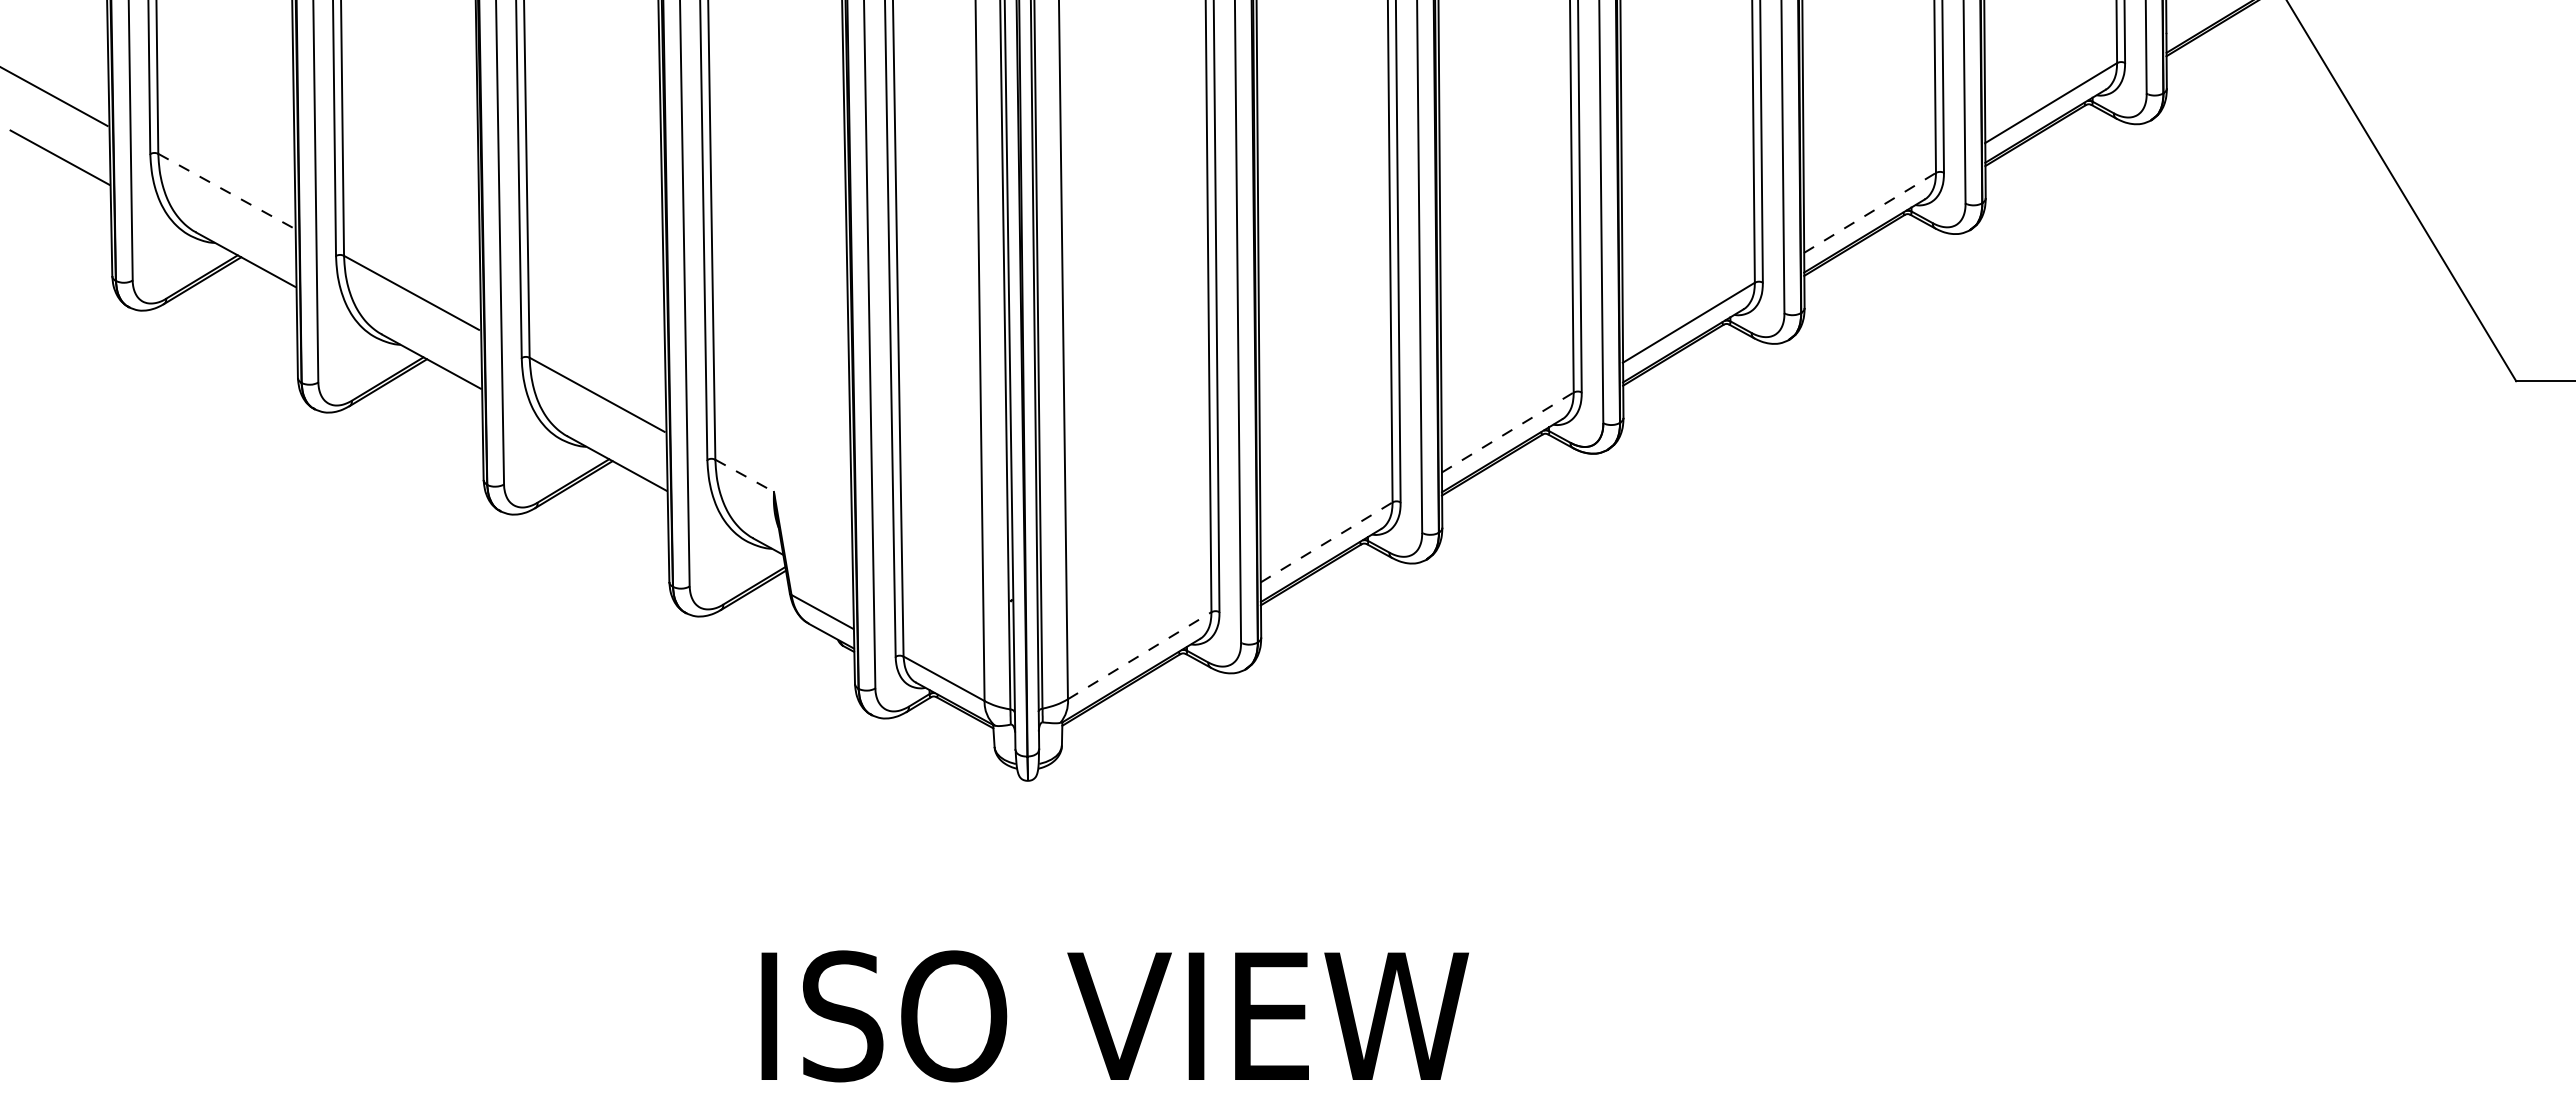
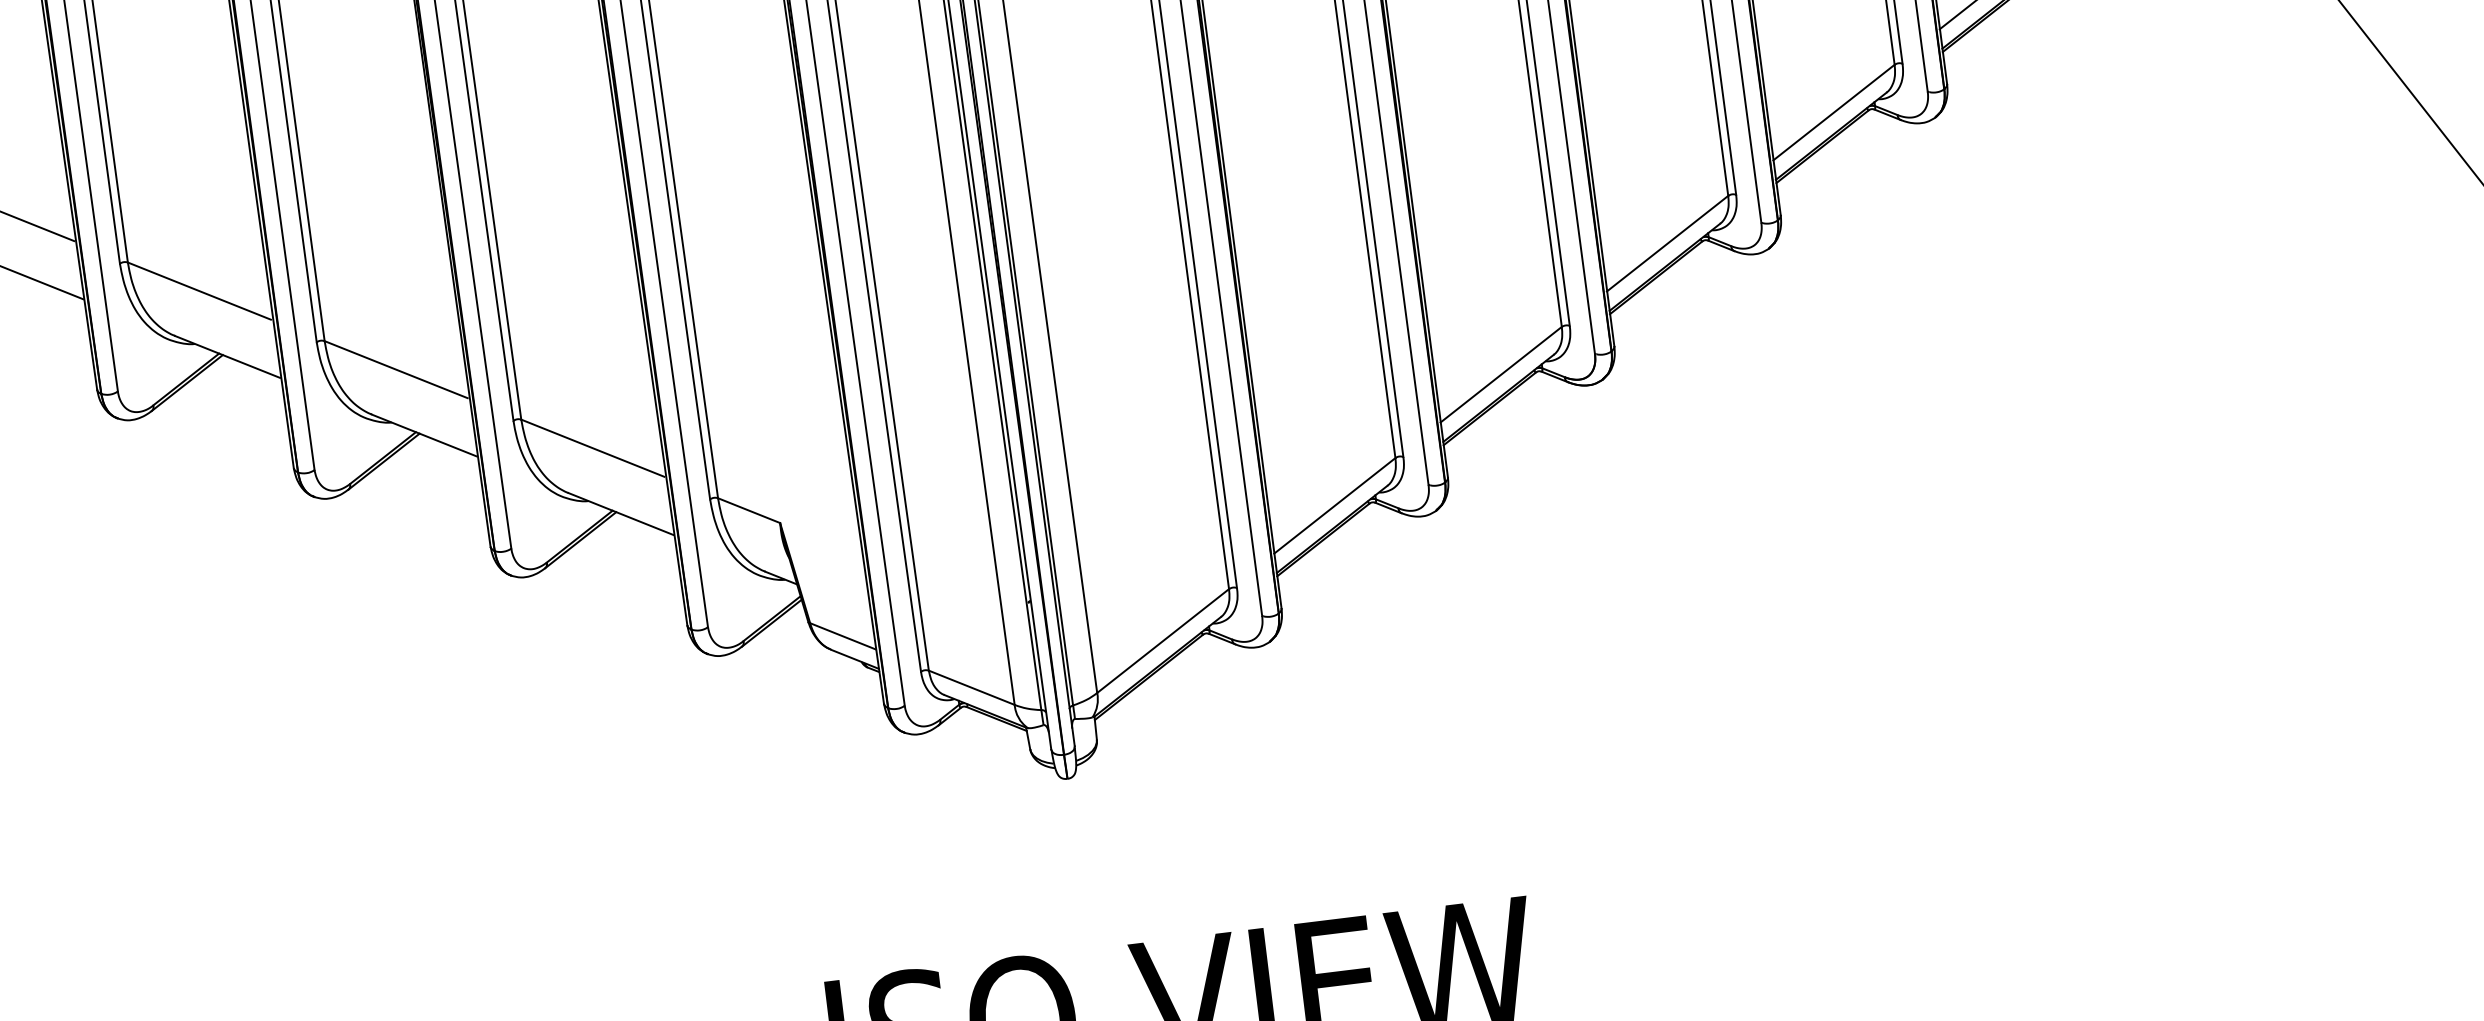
line: (226, 191) -> (200, 291), dashed -> solid
line: (1870, 212) -> (1834, 112), dashed -> solid
line: (1508, 432) -> (1501, 374), dashed -> solid
line: (745, 476) -> (750, 511), dashed -> solid
line: (1327, 542) -> (1335, 505), dashed -> solid
line: (1139, 655) -> (1162, 640), dashed -> solid

